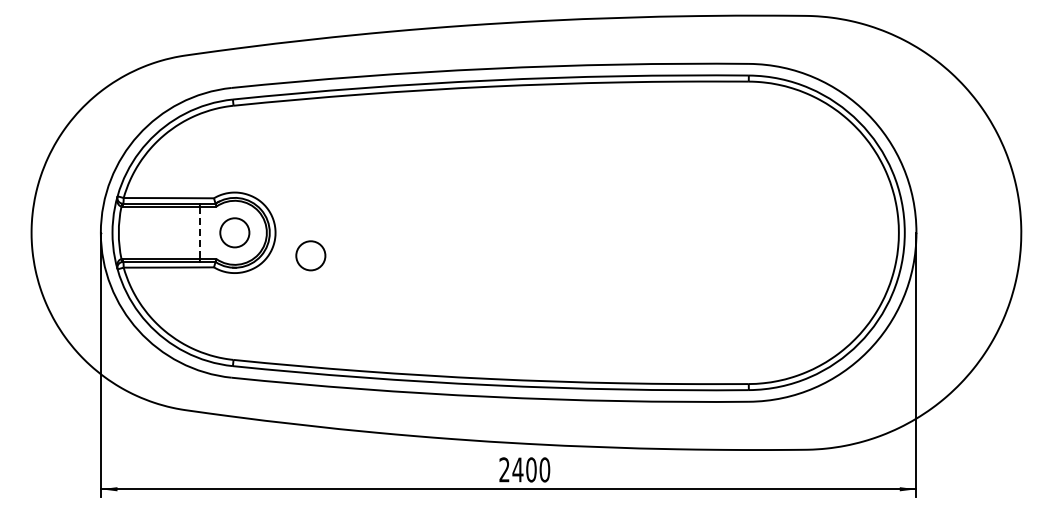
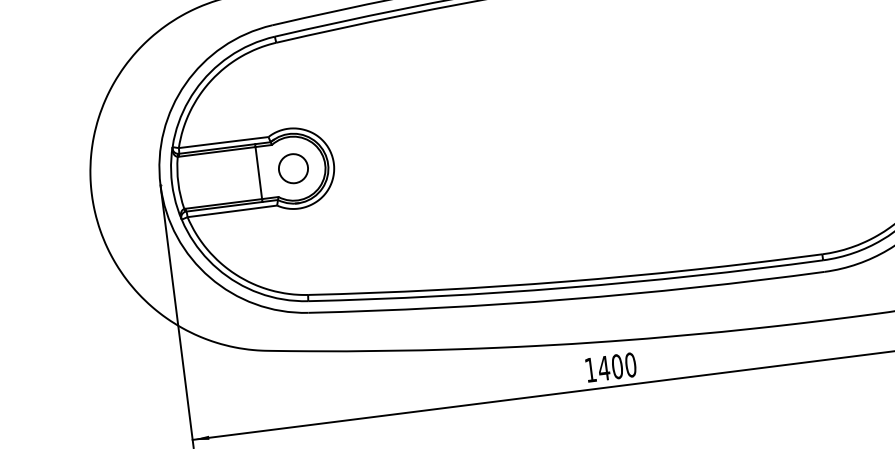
line: (199, 233) -> (258, 173), dashed -> solid
circle: (310, 255) -> (371, 181), removed
text: (504, 469) -> (590, 369), 2400 -> 1400

